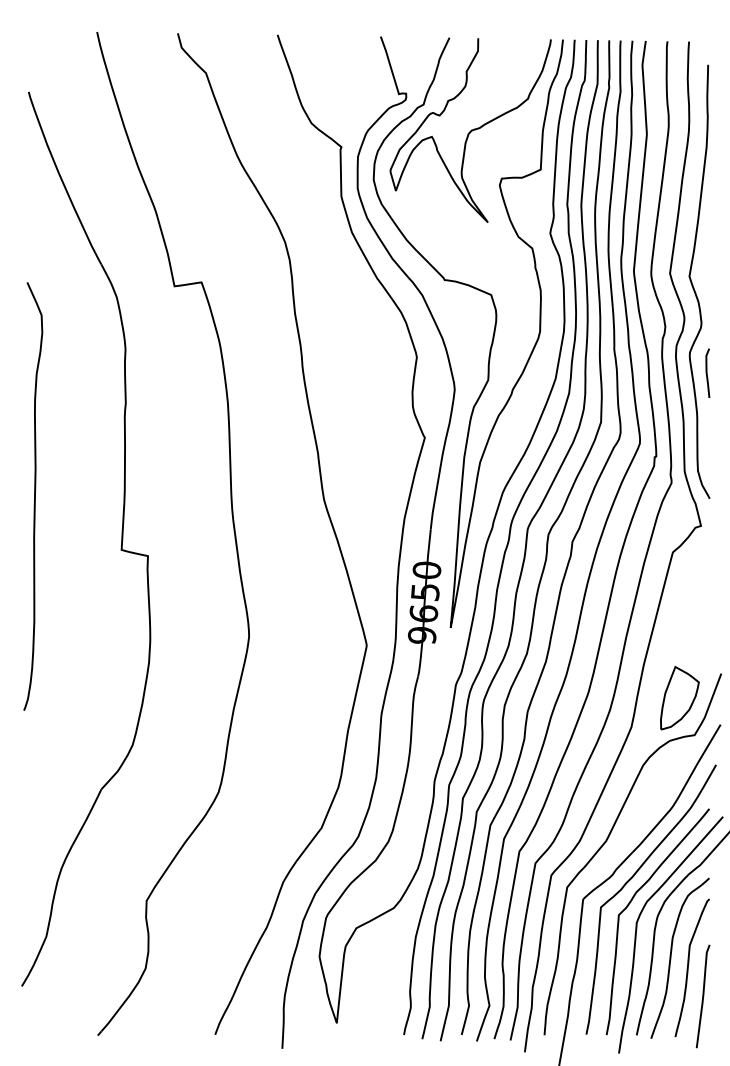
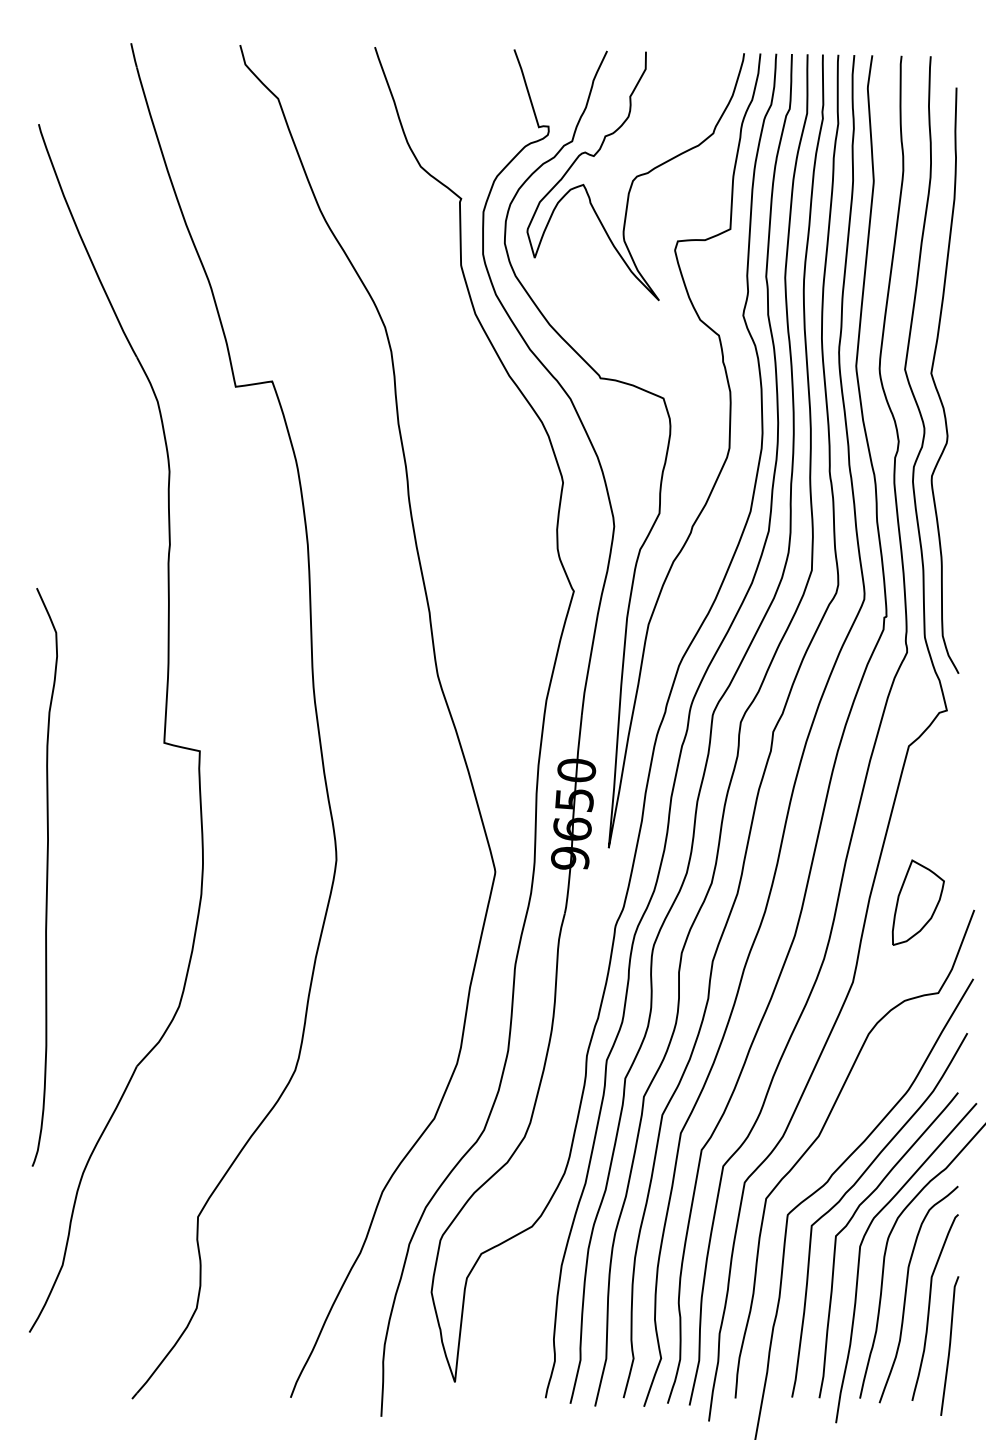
curve: (707, 372) -> (955, 503), removed
curve: (34, 496) -> (46, 877), moved
part: (679, 698) -> (917, 903), moved

